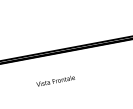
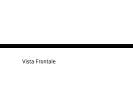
text: (55, 81) -> (38, 61), moved

